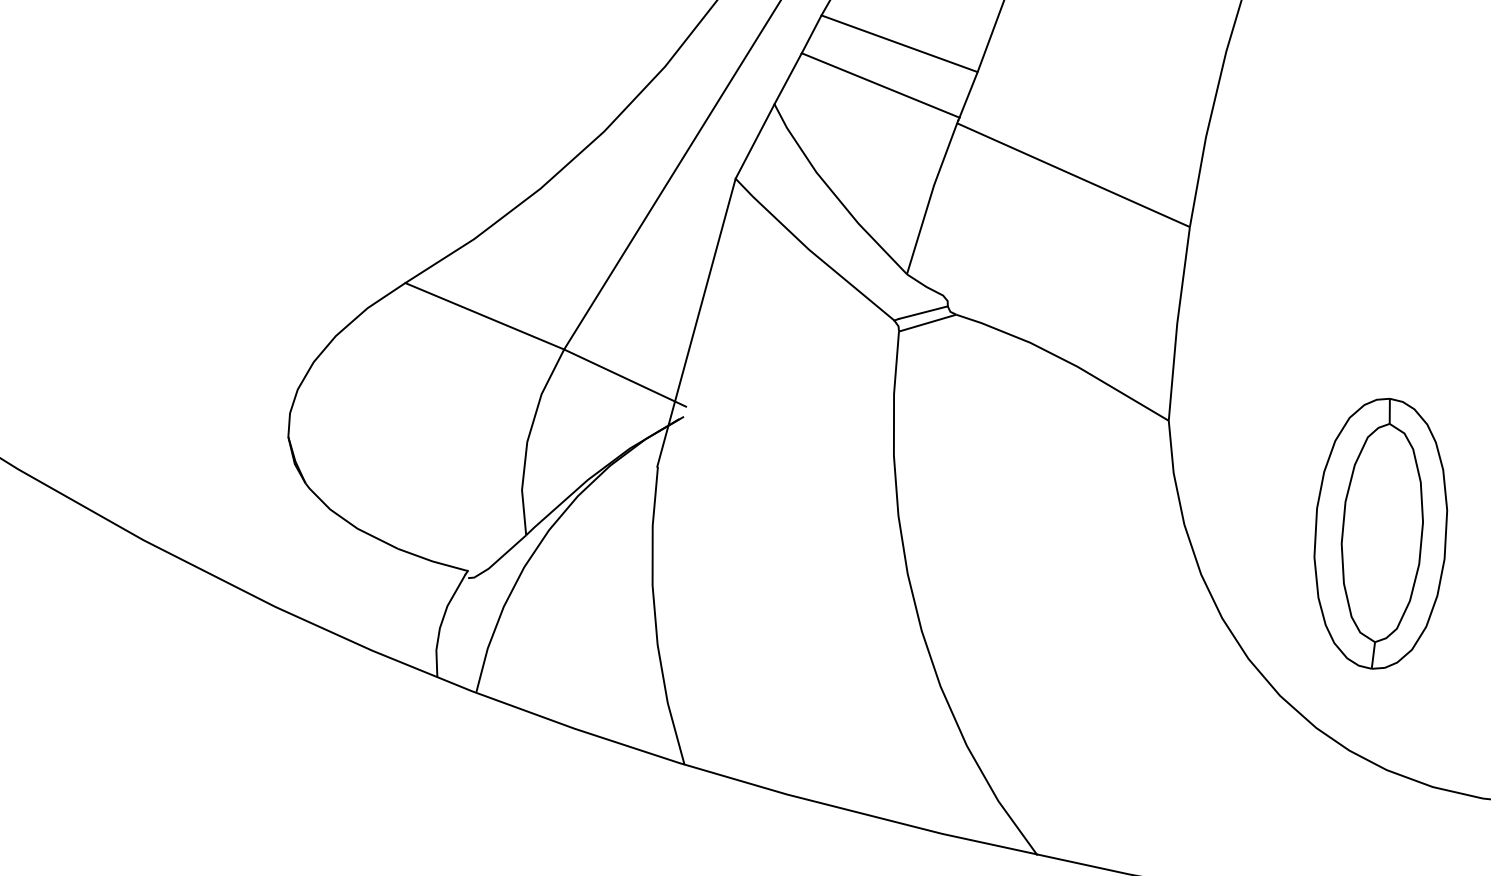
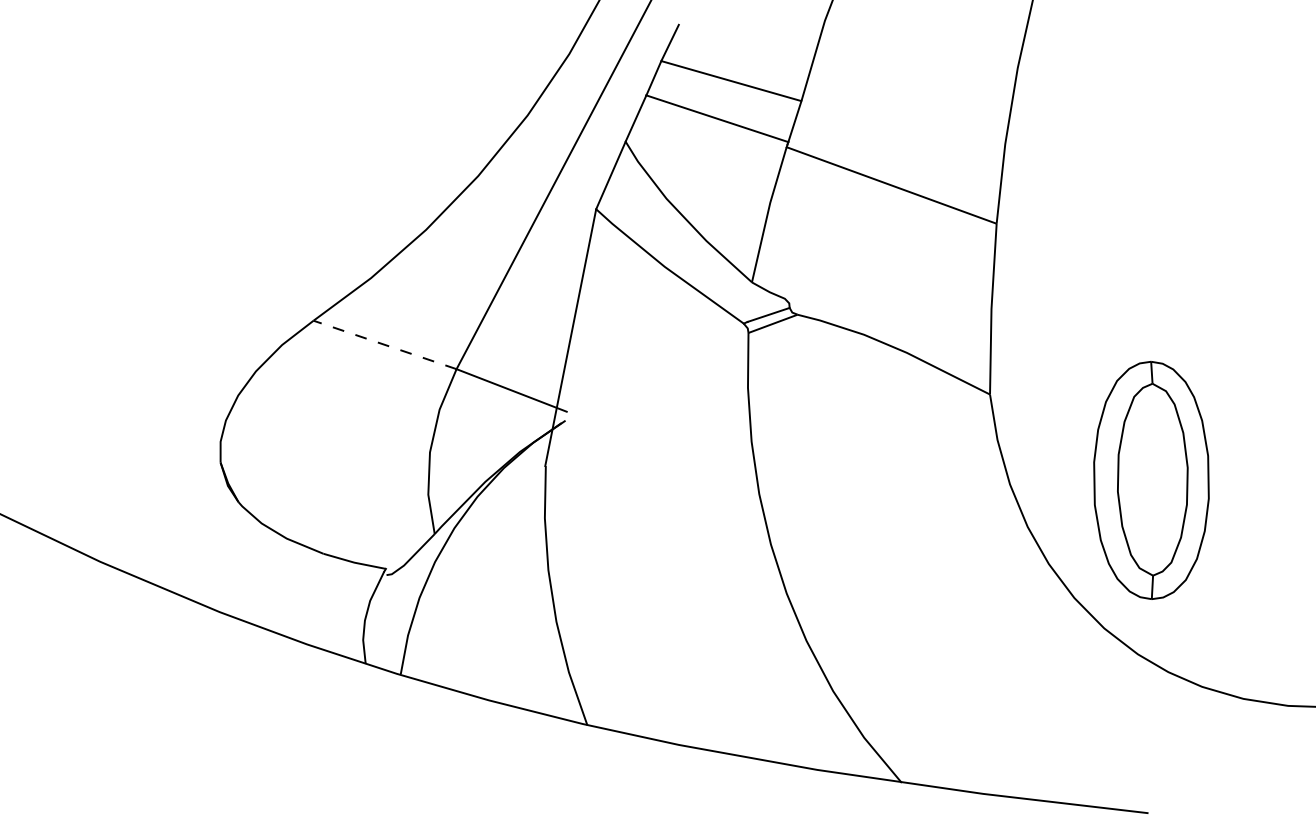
line: (485, 315) -> (385, 344), solid -> dashed
part: (1380, 533) -> (1151, 480), moved

